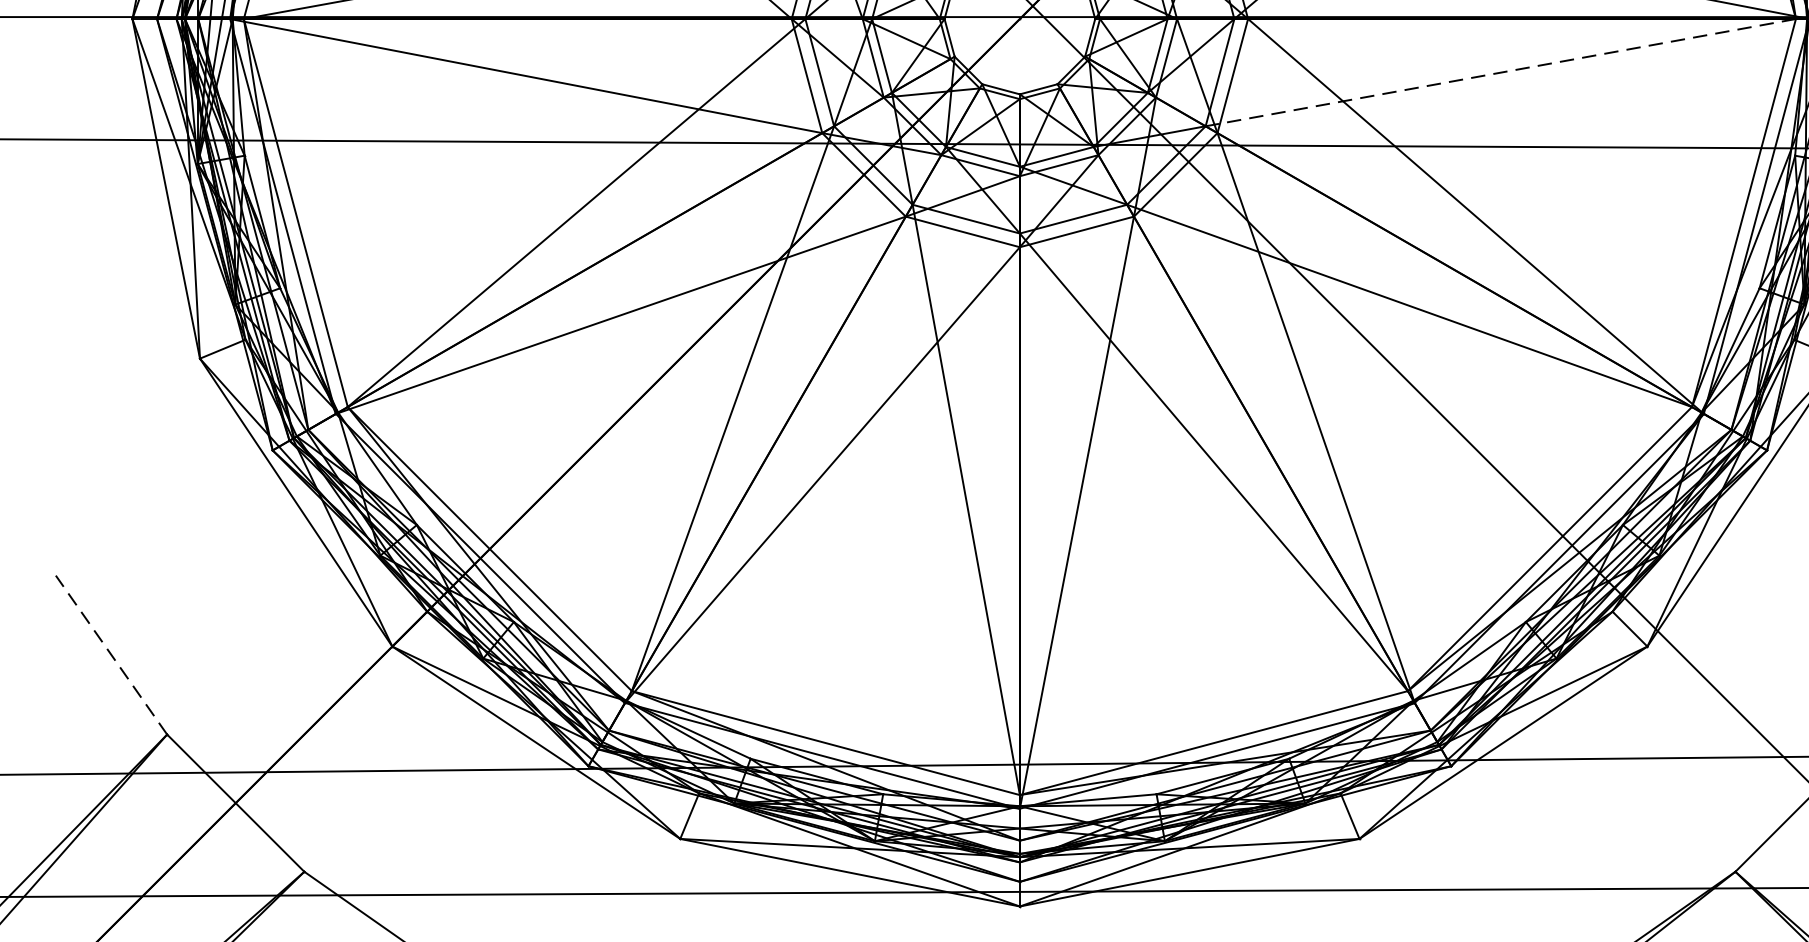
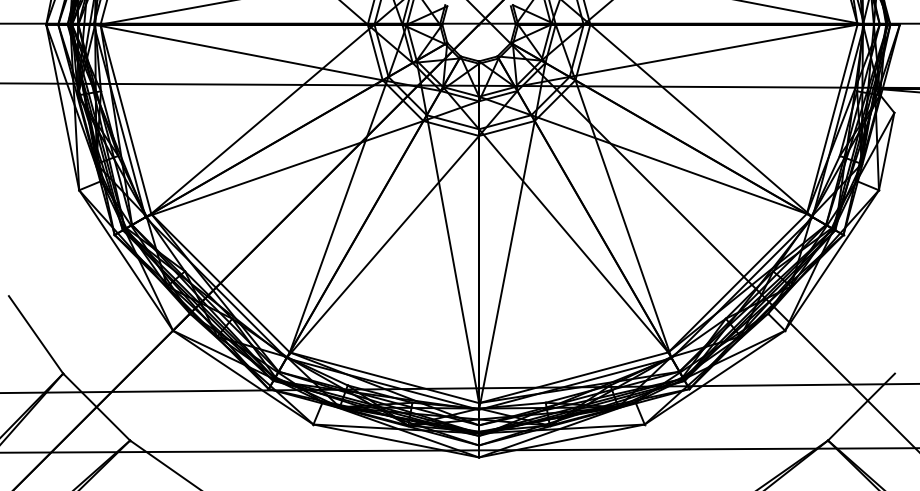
line: (1500, 72) -> (713, 50), dashed -> solid
line: (110, 654) -> (35, 334), dashed -> solid

